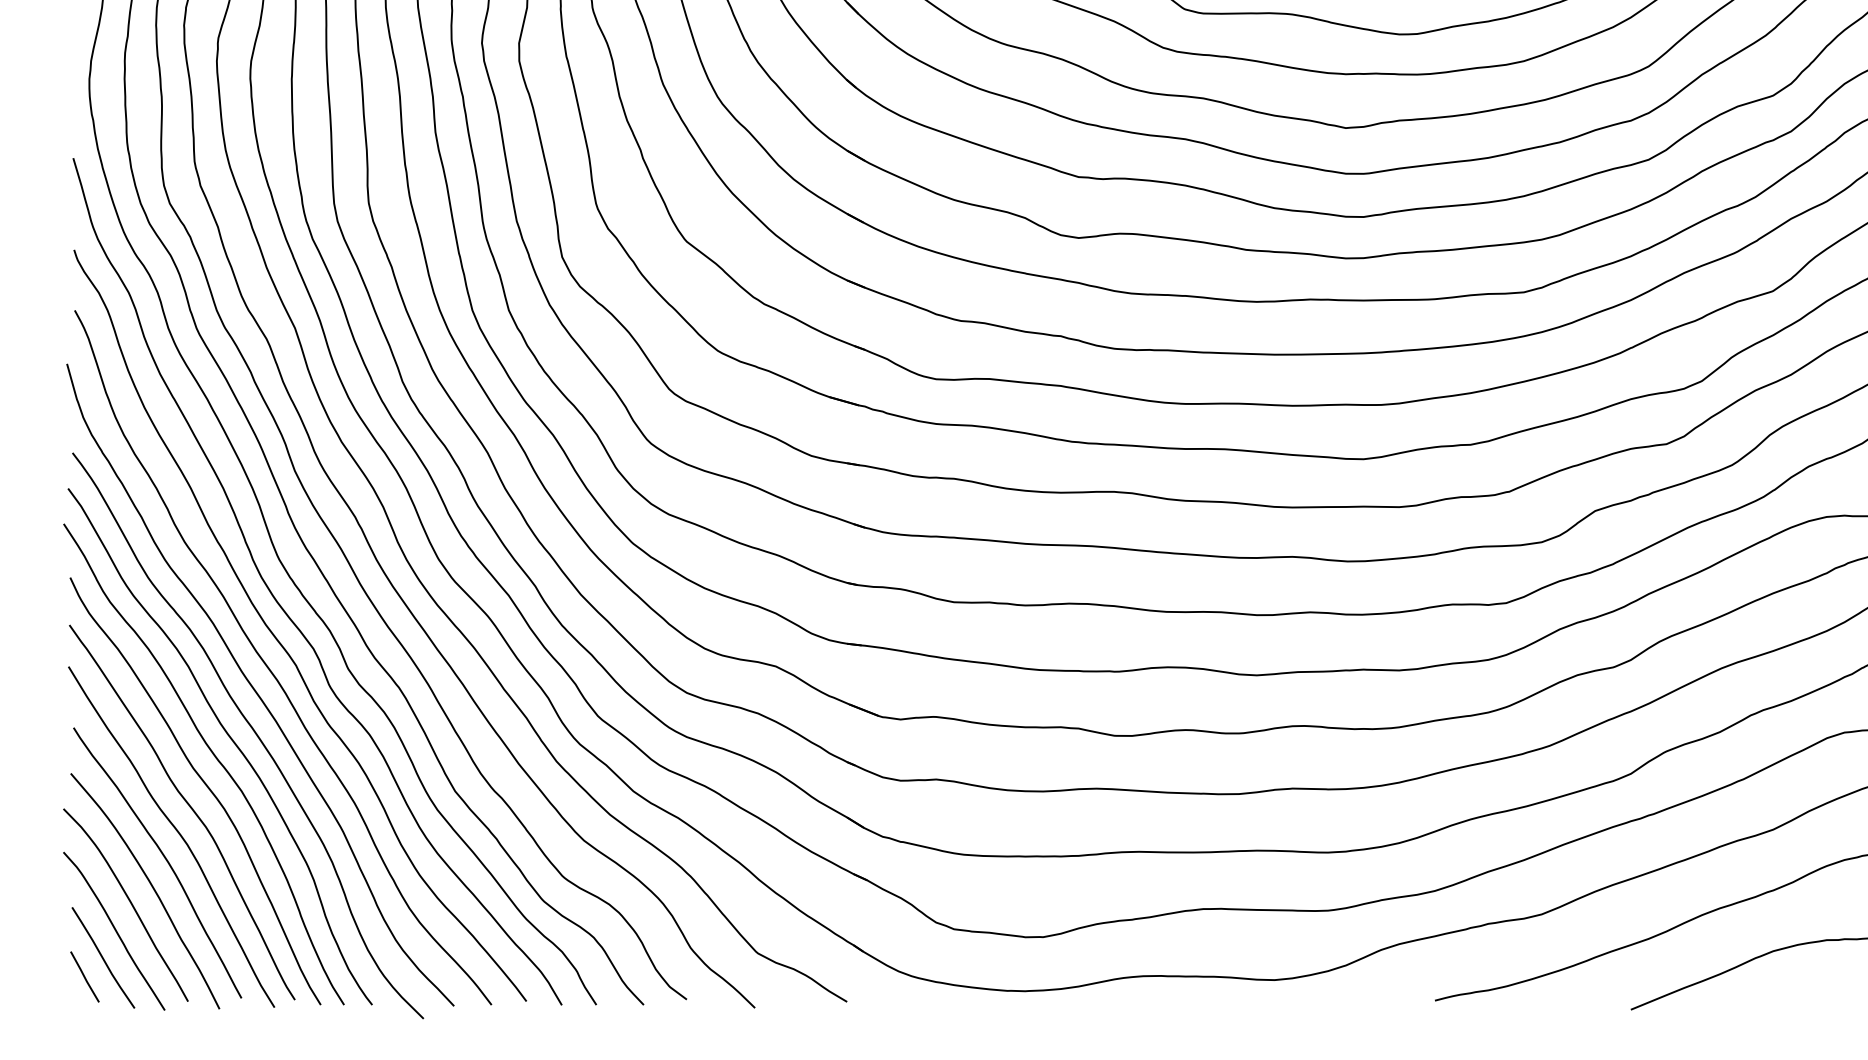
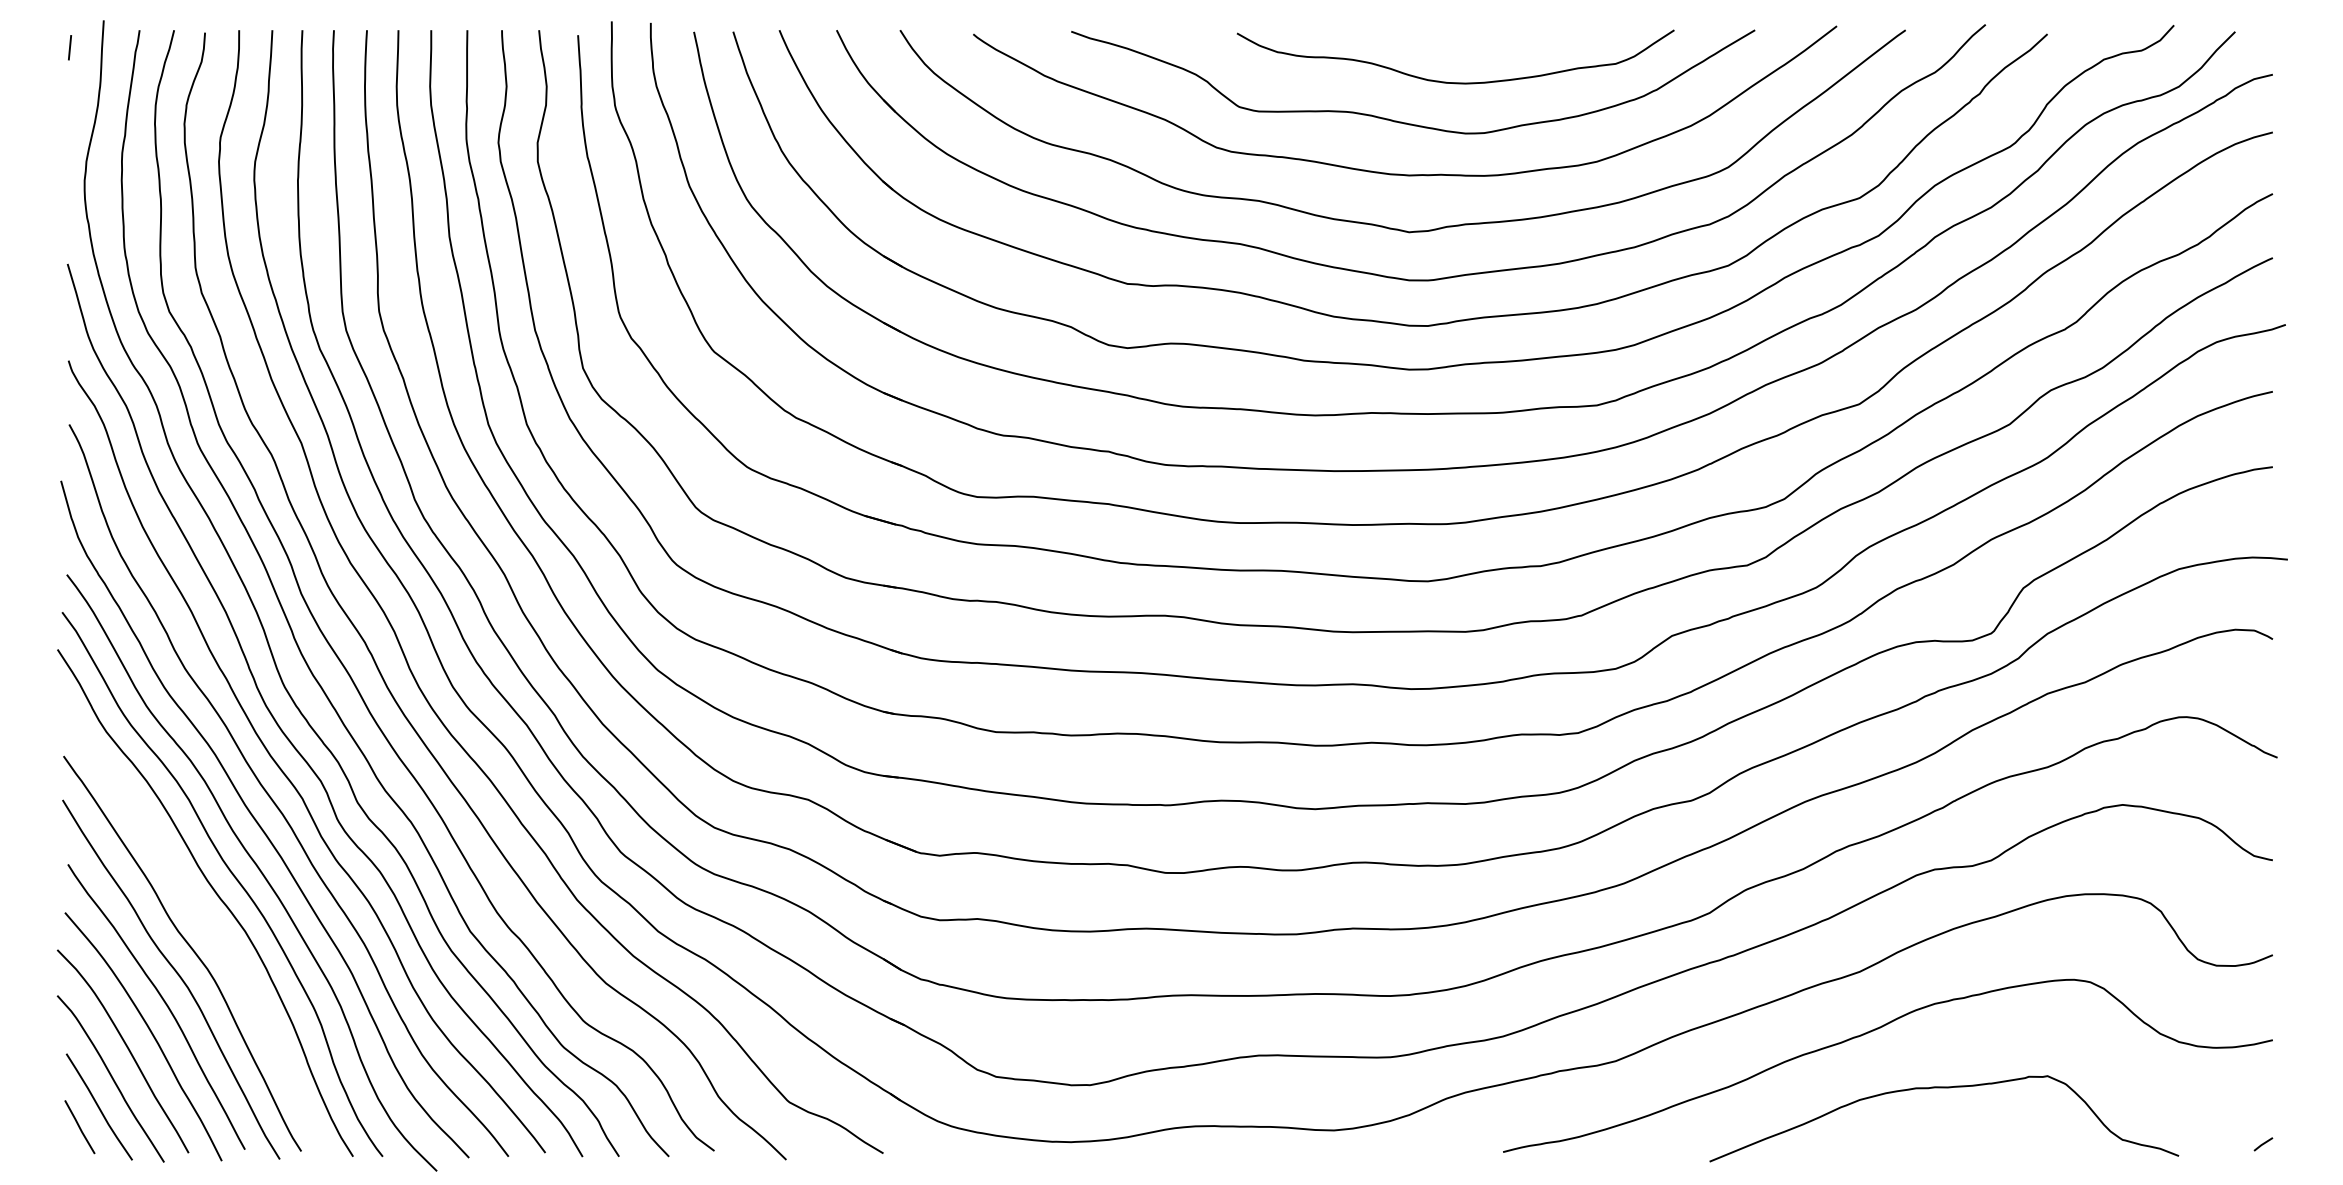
curve: (203, 782) -> (204, 922), removed

